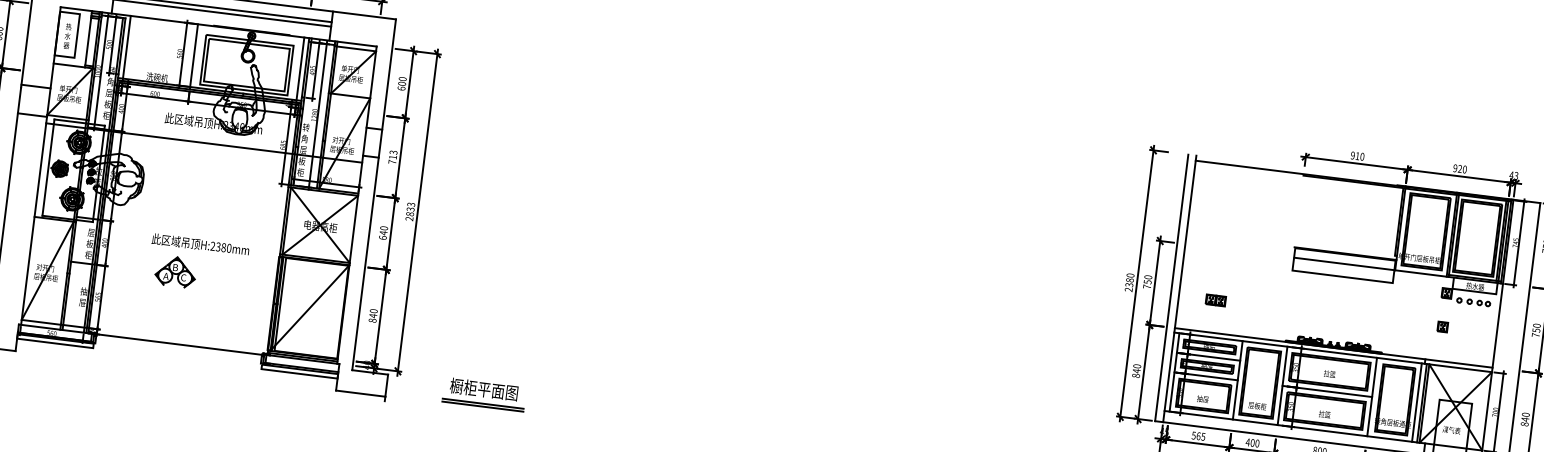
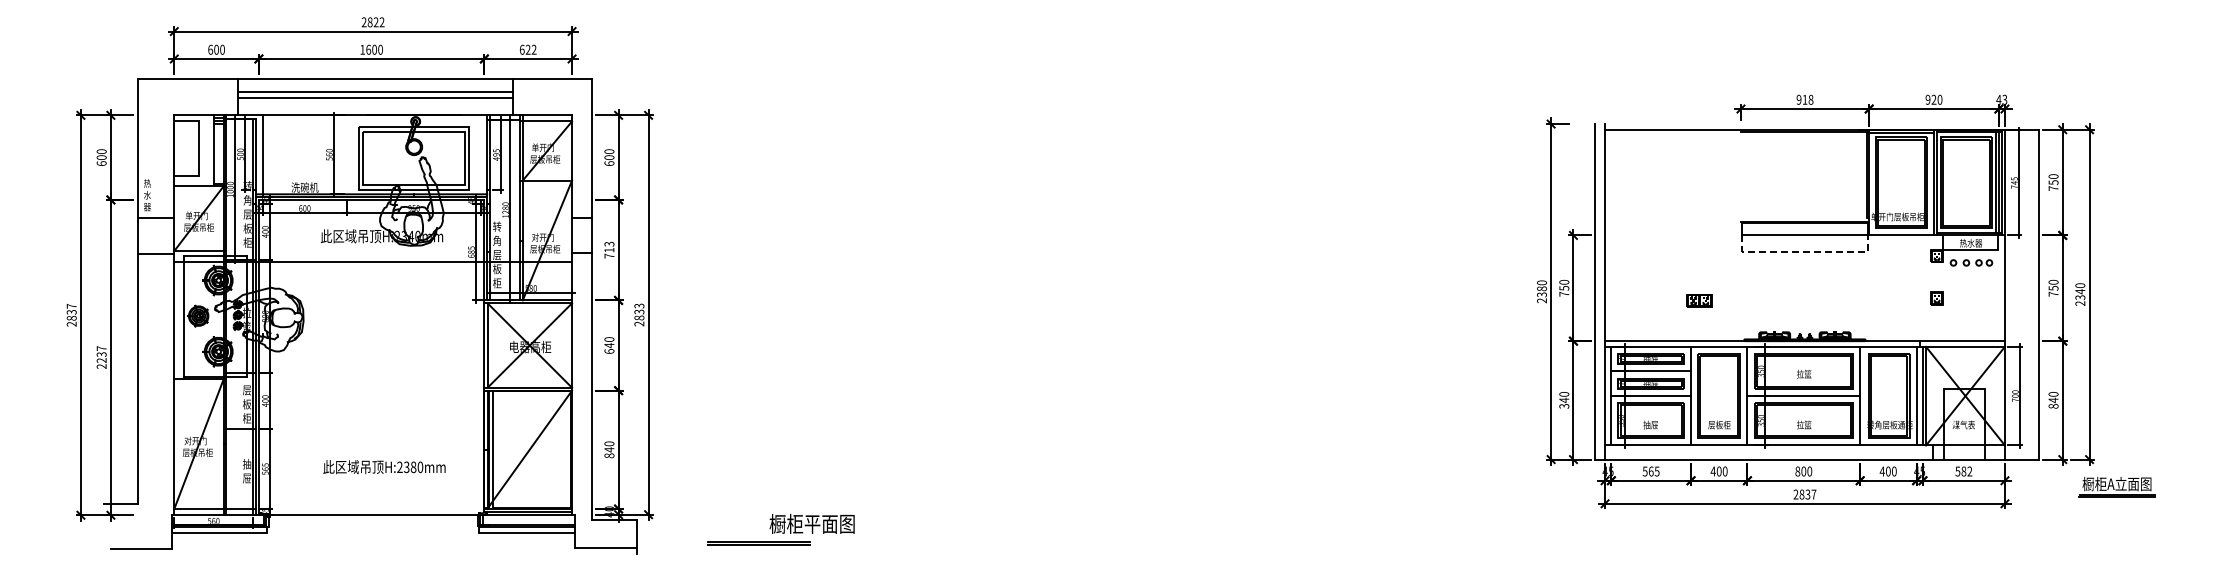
text: (67, 36) -> (147, 195), moved
line: (194, 57) -> (347, 156), removed
line: (300, 70) -> (481, 156), removed
text: (1361, 156) -> (1810, 99), 910 -> 918
text: (200, 244) -> (384, 467), moved
part: (175, 271) -> (357, 425), removed
line: (1342, 276) -> (1805, 251), solid -> dashed
part: (1215, 300) -> (1699, 300), moved
text: (1136, 375) -> (1564, 405), 840 -> 340
text: (483, 389) -> (811, 523), moved

